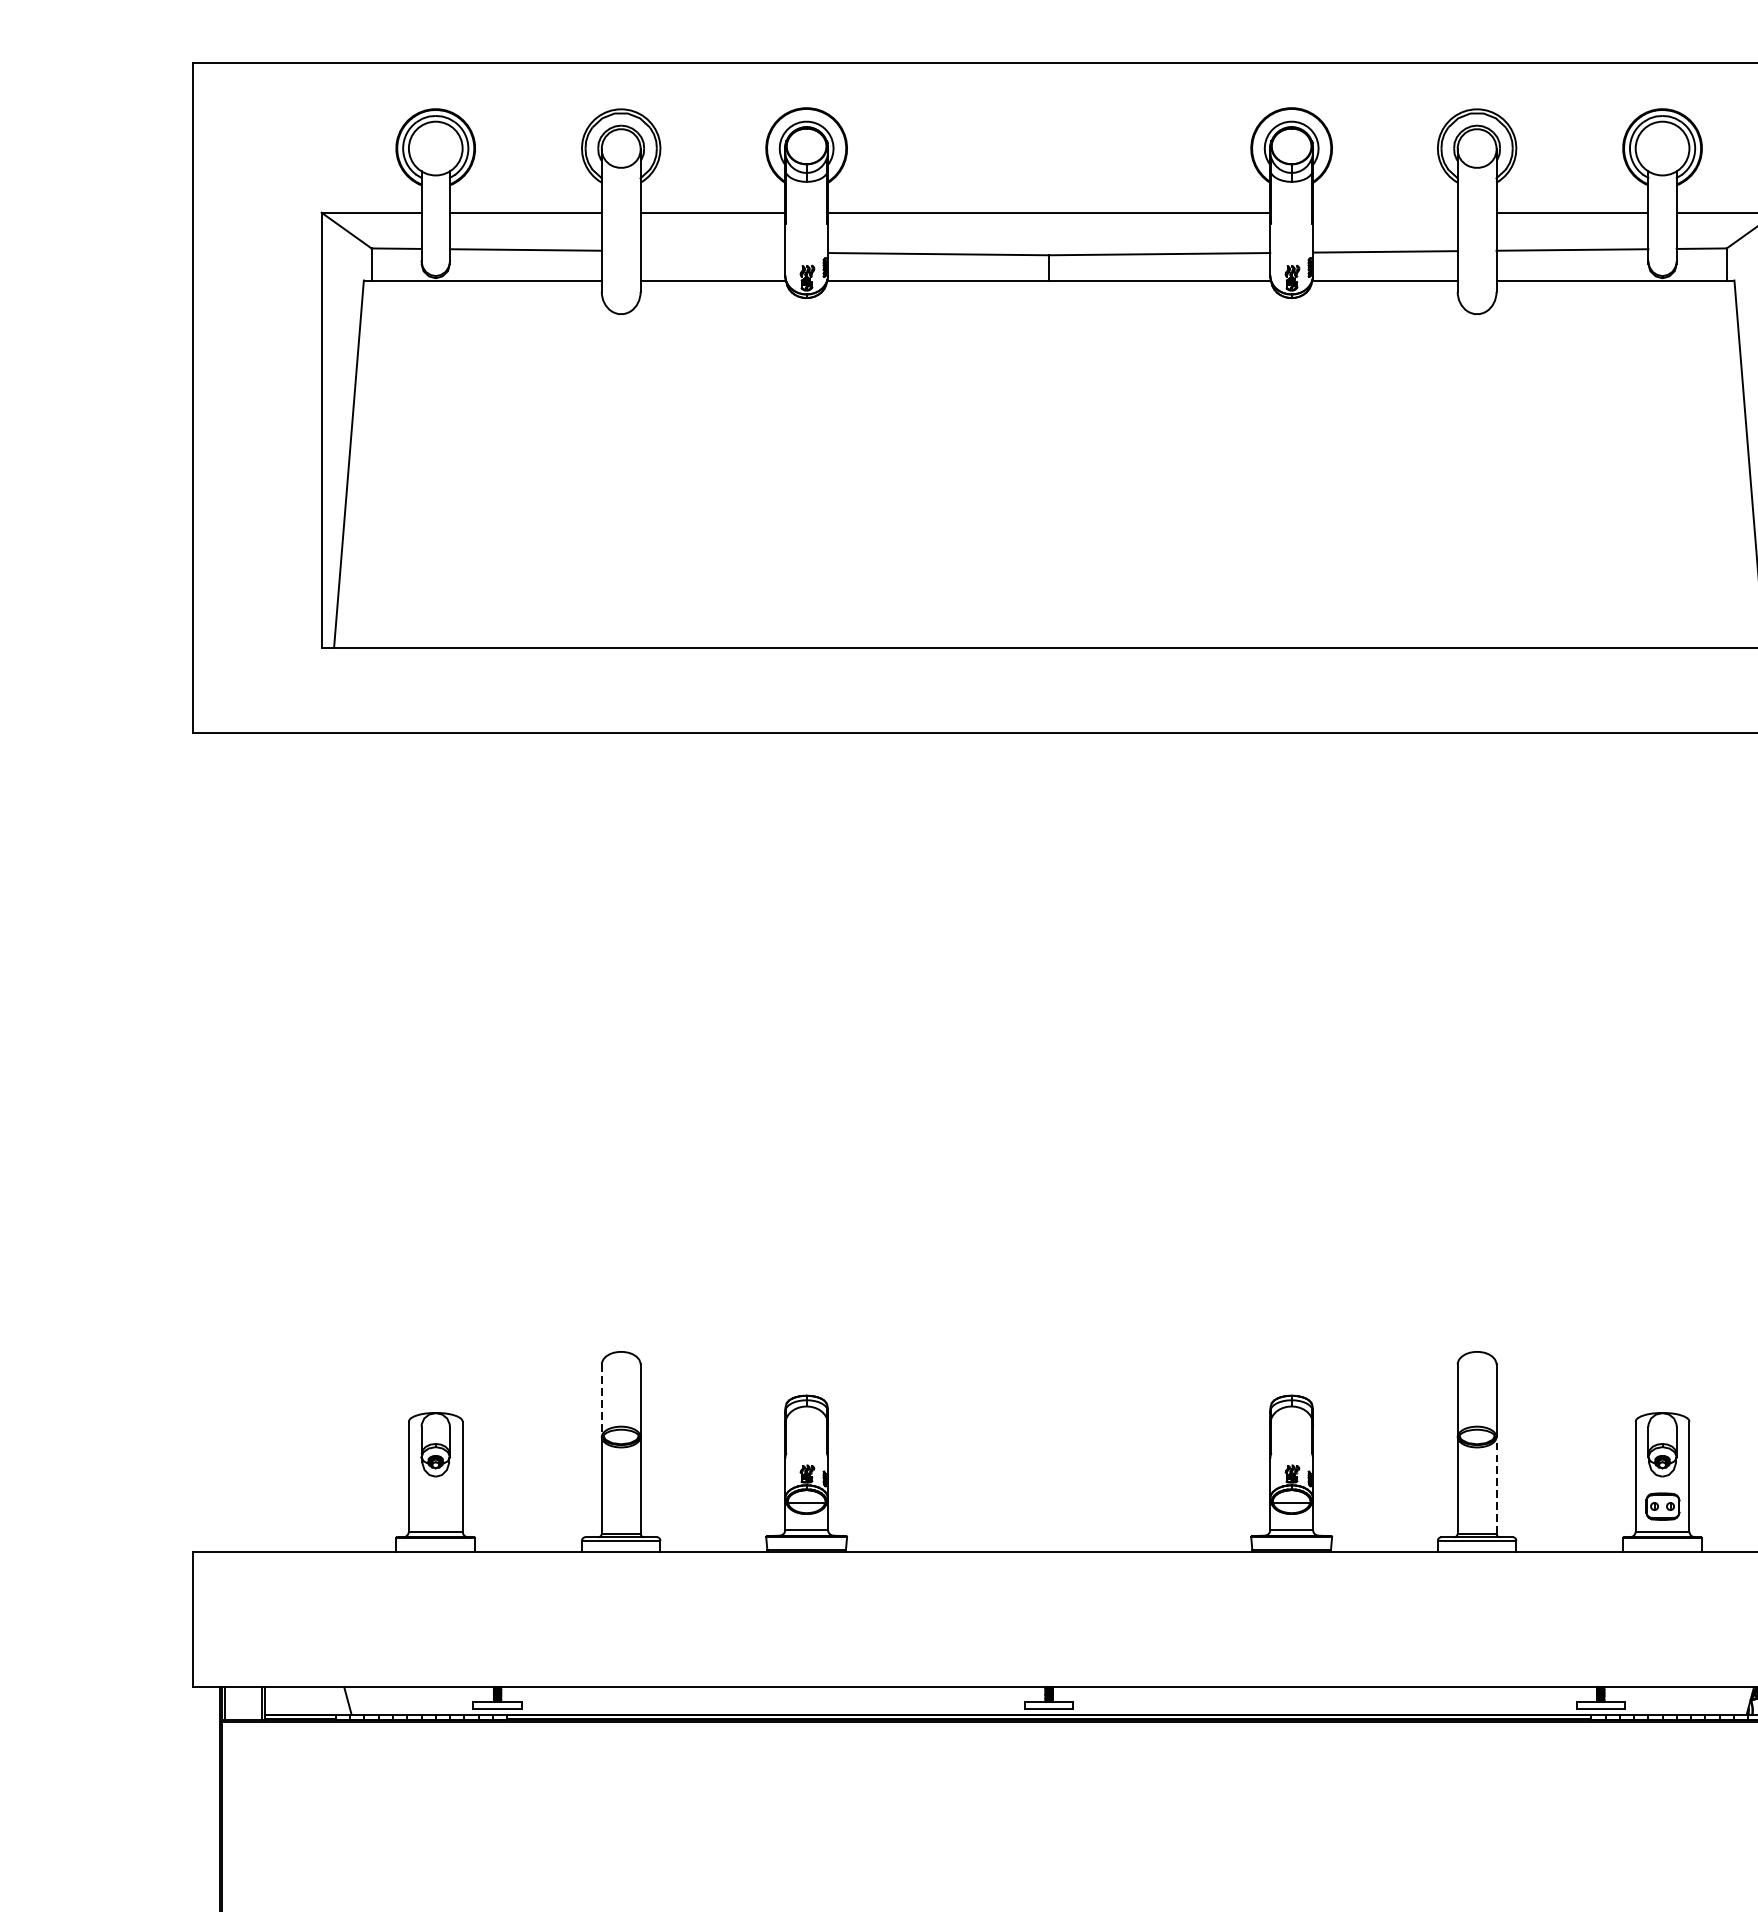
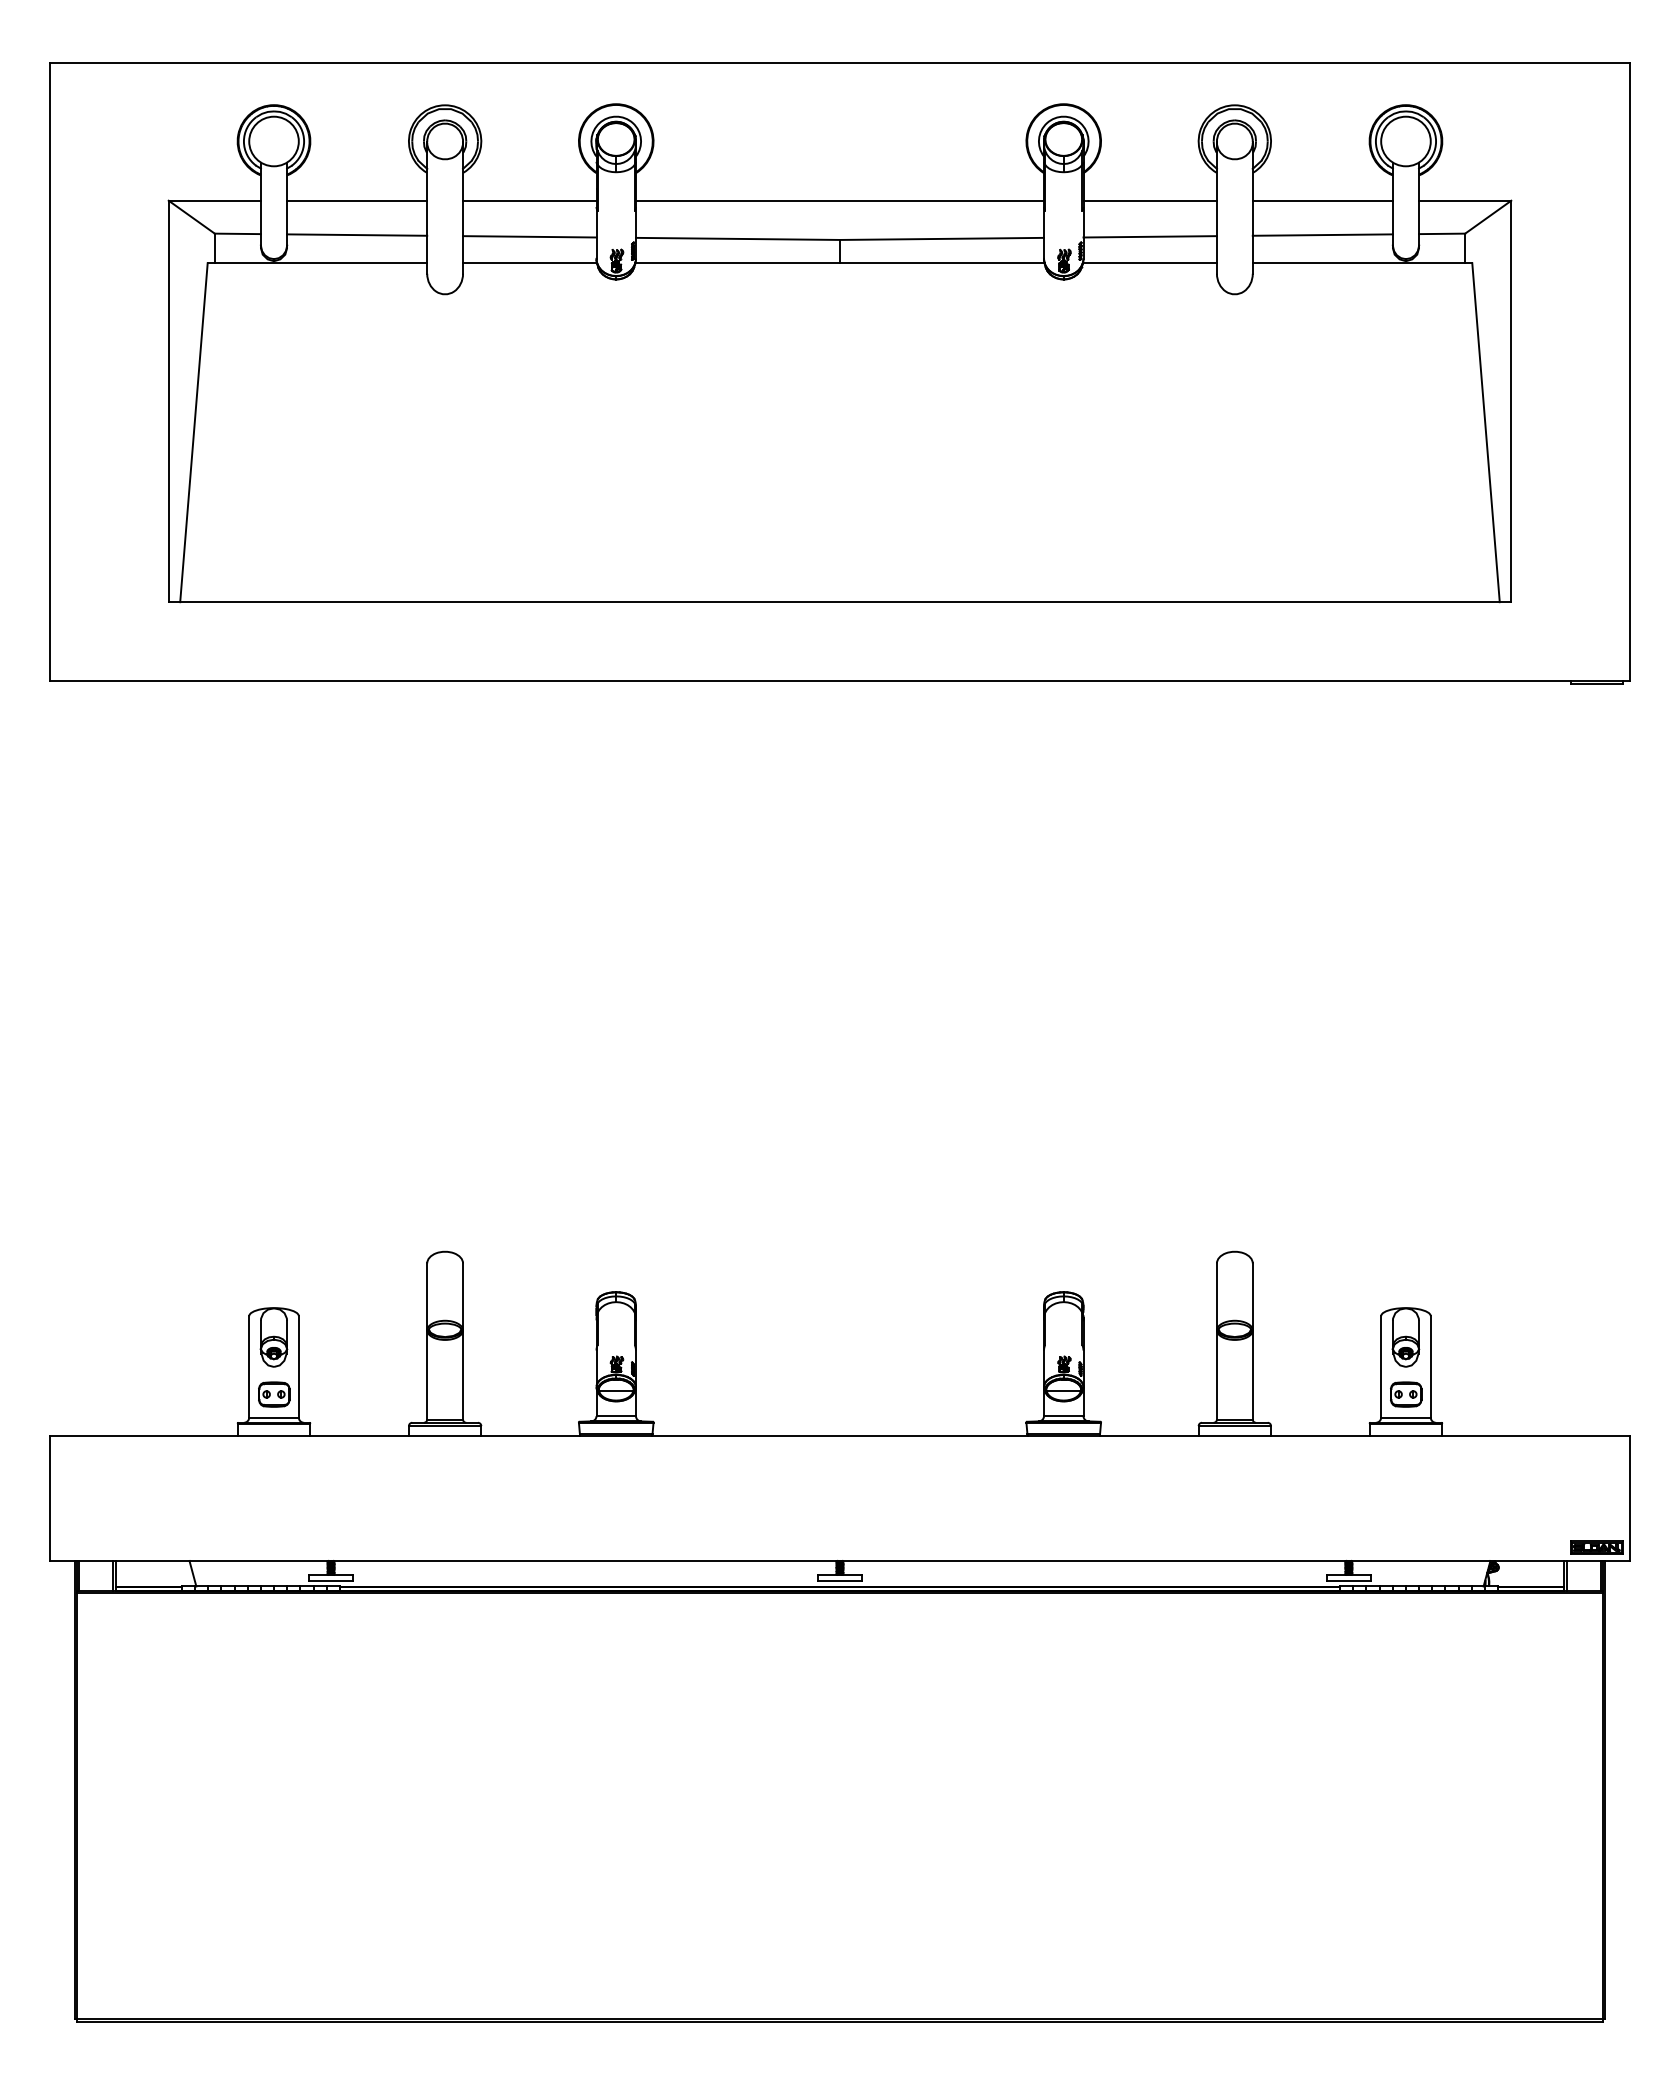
line: (1384, 212) -> (1149, 200), added
line: (712, 251) -> (529, 236), added
line: (602, 1401) -> (427, 1297), dashed -> solid
line: (1496, 1484) -> (1252, 1374), dashed -> solid
part: (436, 1506) -> (274, 1394), added

